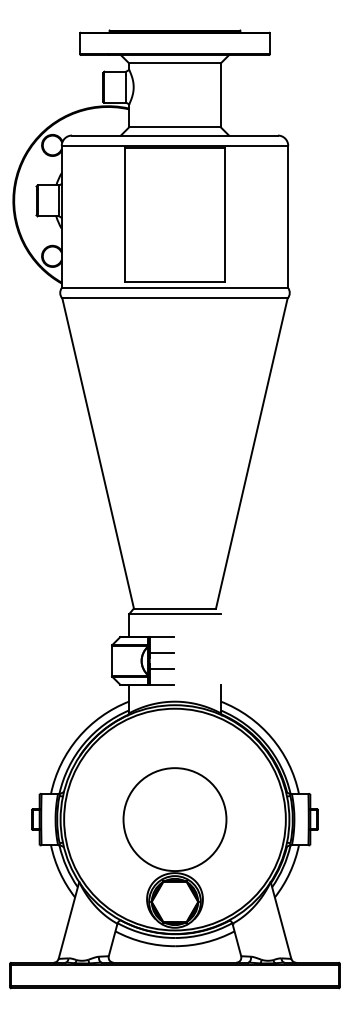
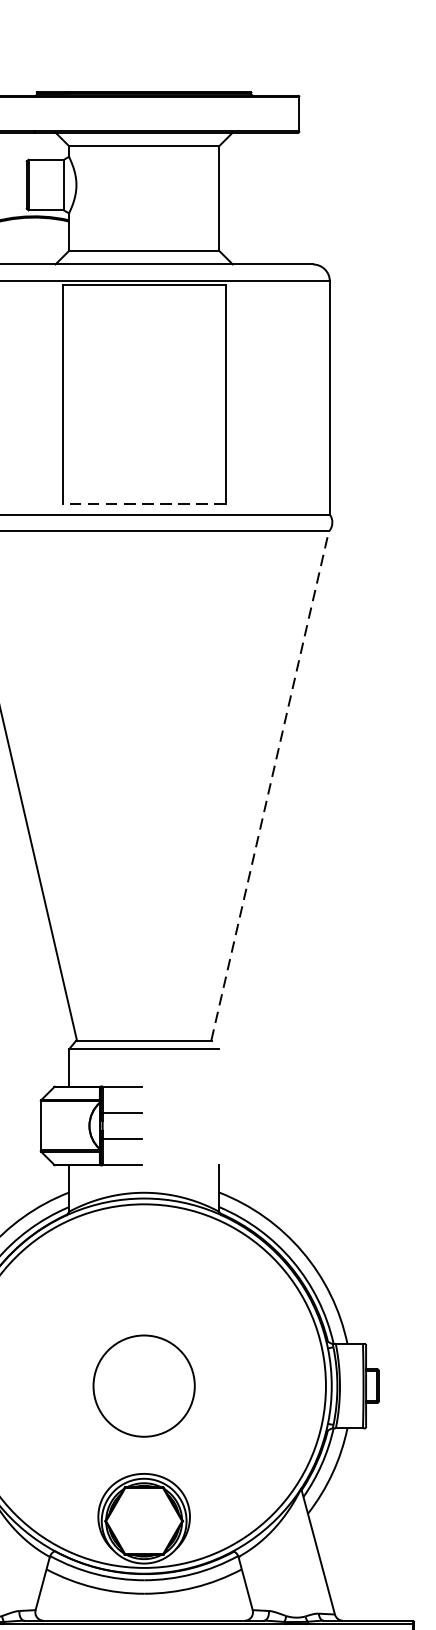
line: (175, 281) -> (144, 503), solid -> dashed
line: (251, 453) -> (269, 785), solid -> dashed
circle: (174, 819) -> (143, 1385), size x0.6

